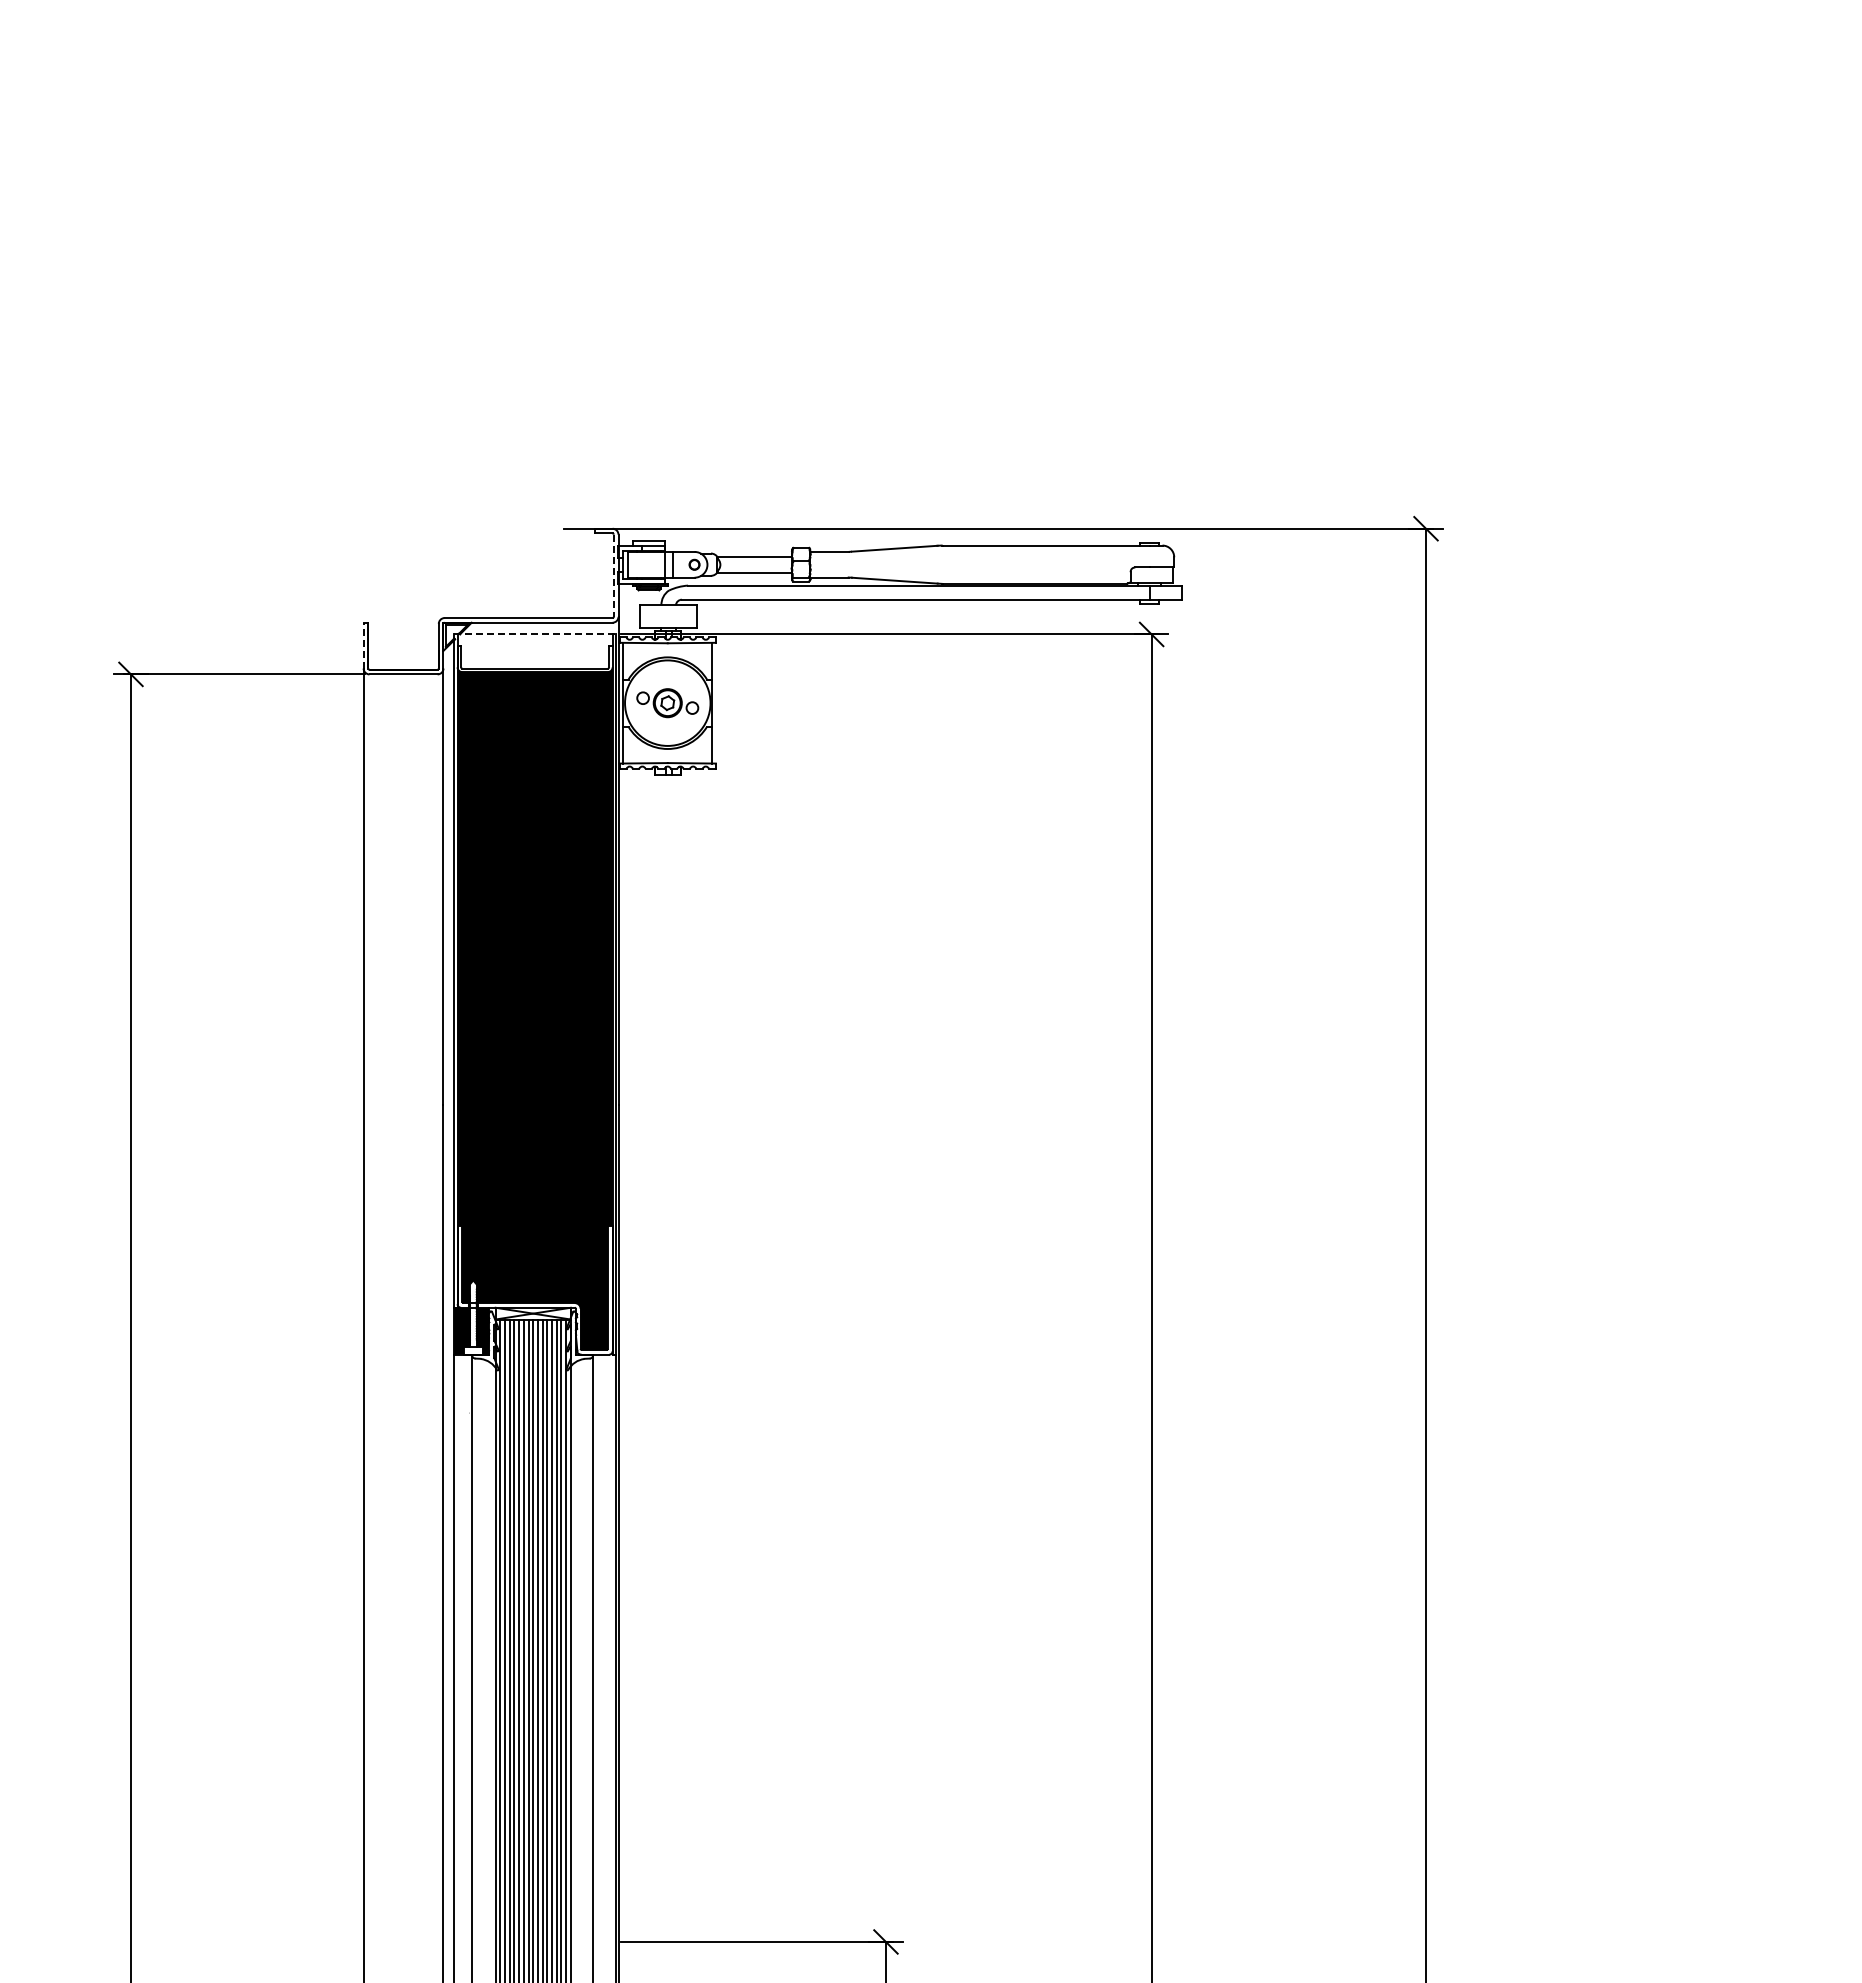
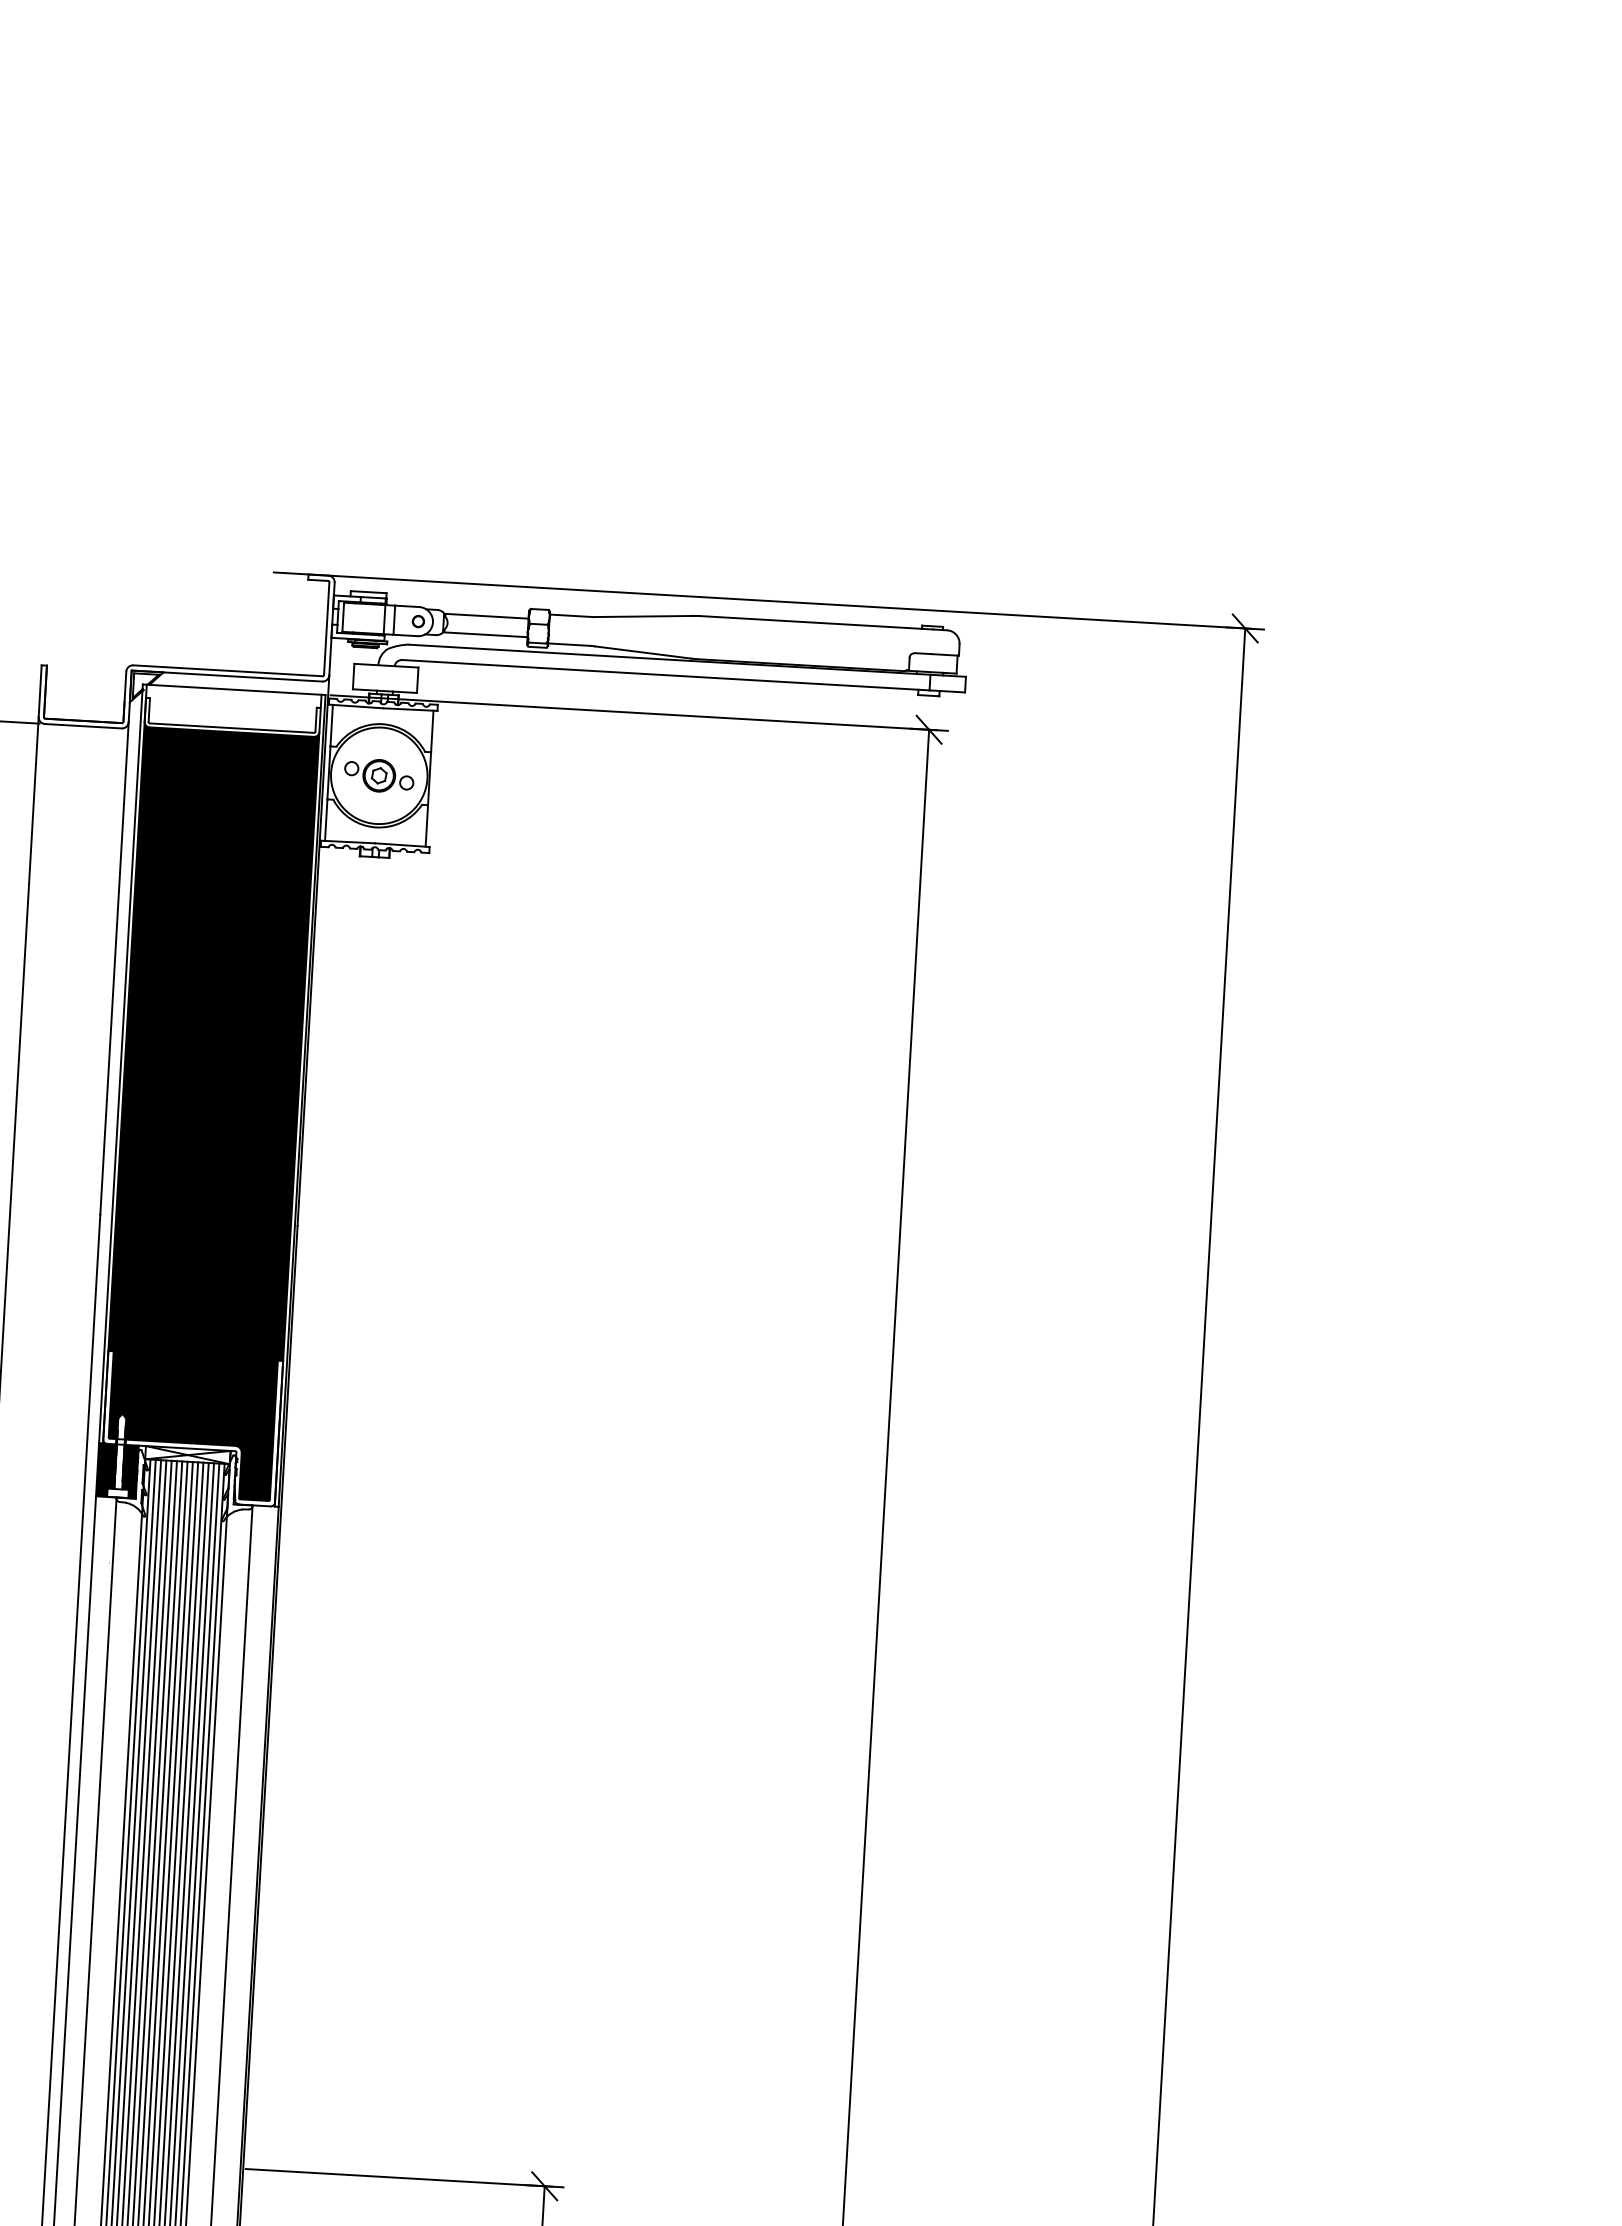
line: (613, 576) -> (326, 629), dashed -> solid
line: (535, 634) -> (234, 689), dashed -> solid
line: (363, 645) -> (40, 691), dashed -> solid

